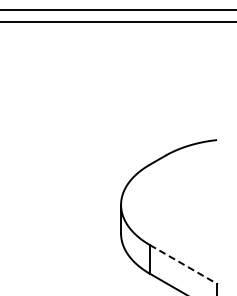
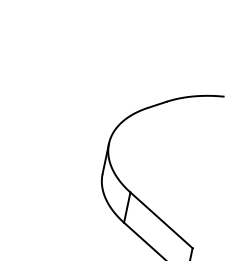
line: (183, 264) -> (161, 220), dashed -> solid

